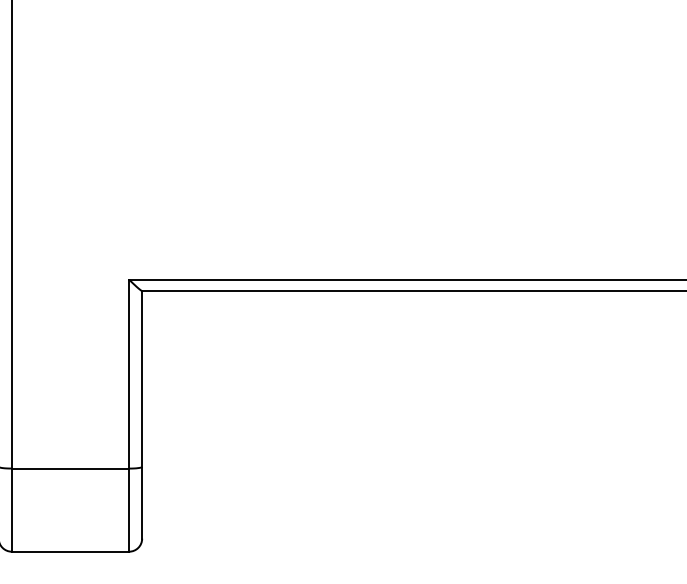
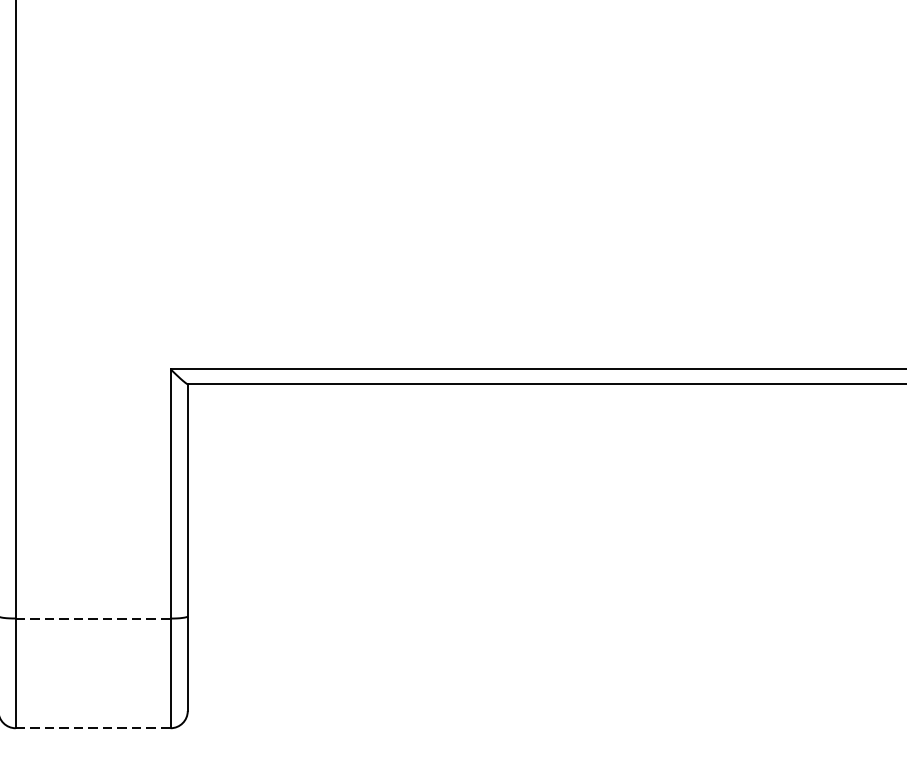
line: (70, 468) -> (93, 618), solid -> dashed
line: (70, 551) -> (93, 727), solid -> dashed

